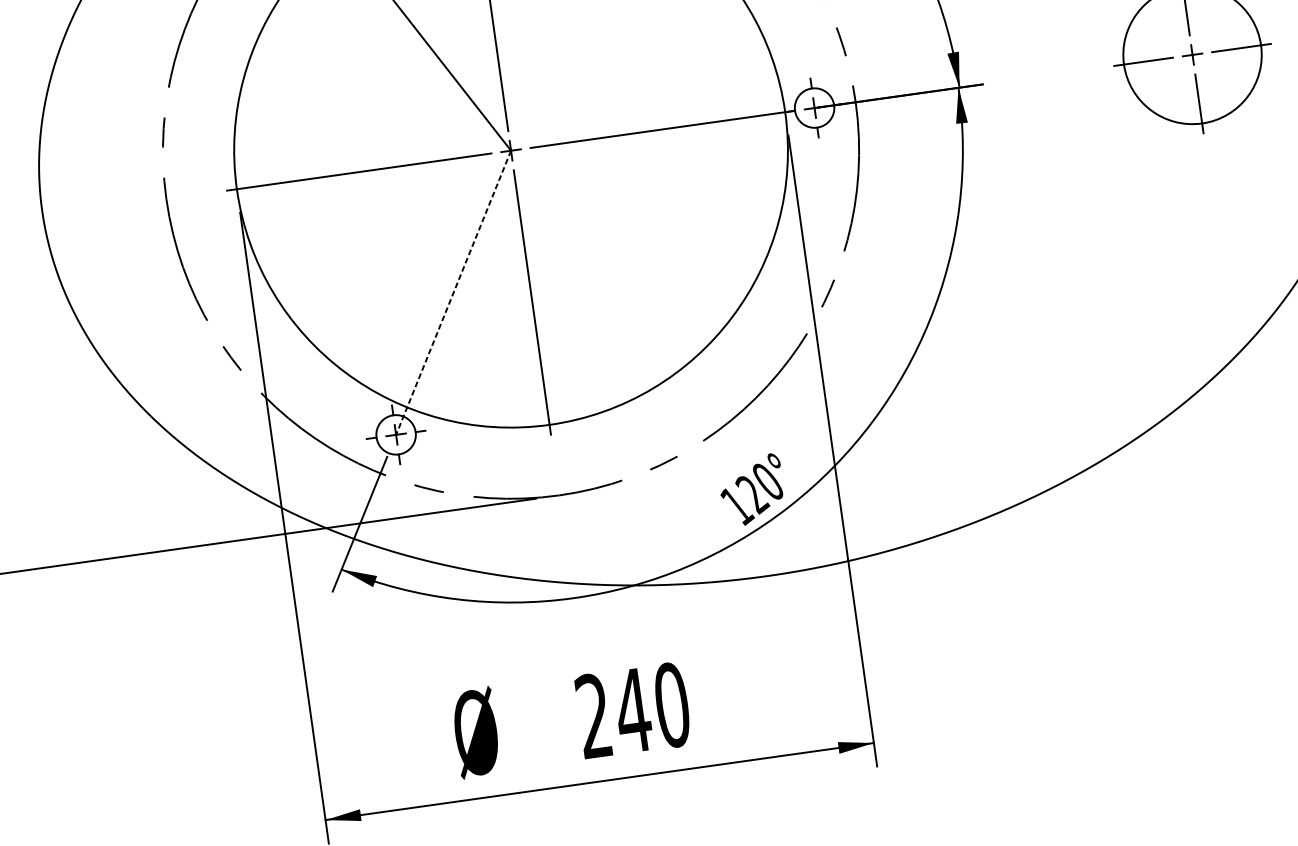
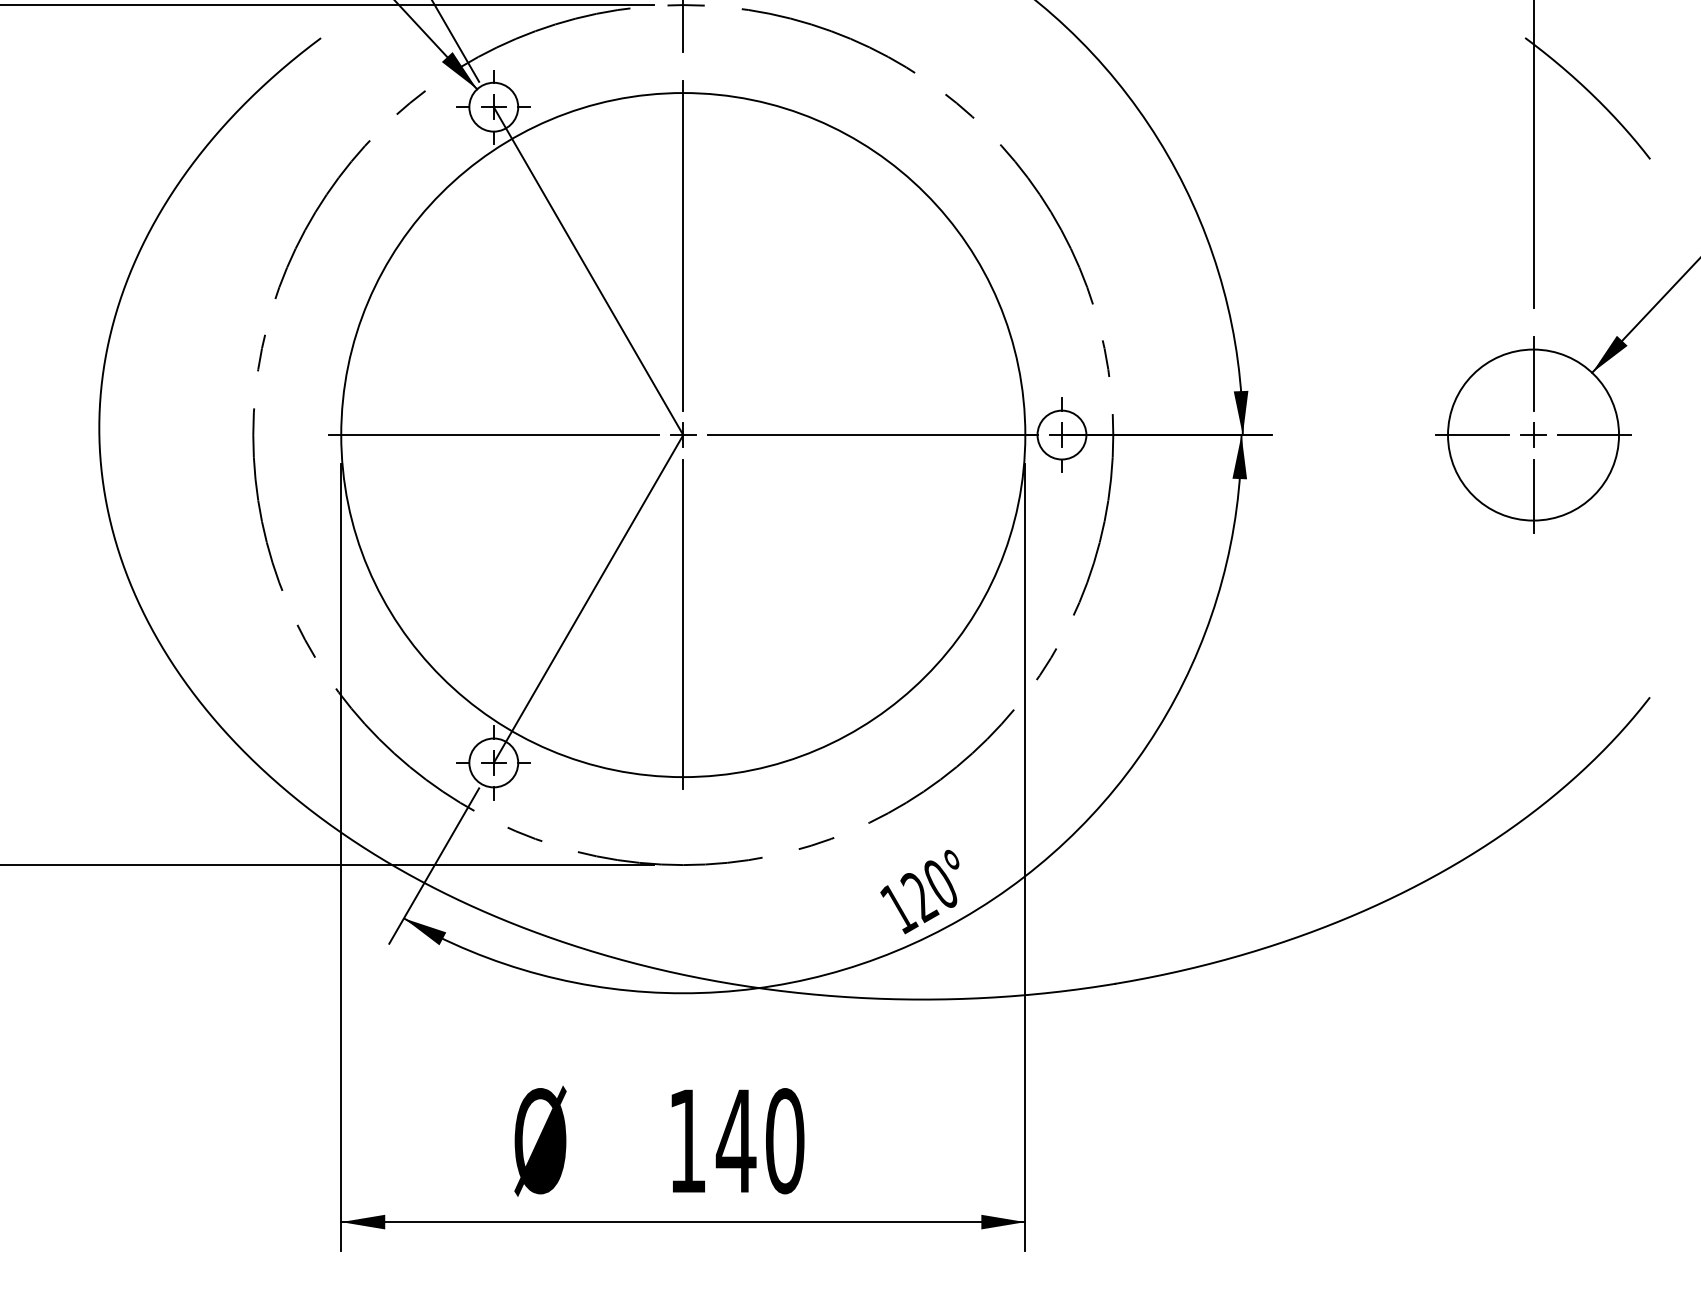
line: (453, 293) -> (588, 599), dashed -> solid
text: (593, 715) -> (686, 1140), 240 -> 140

